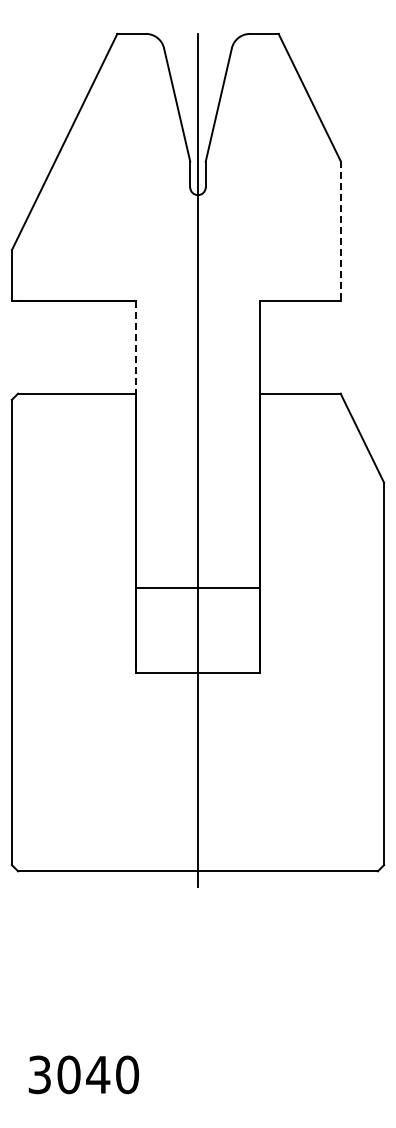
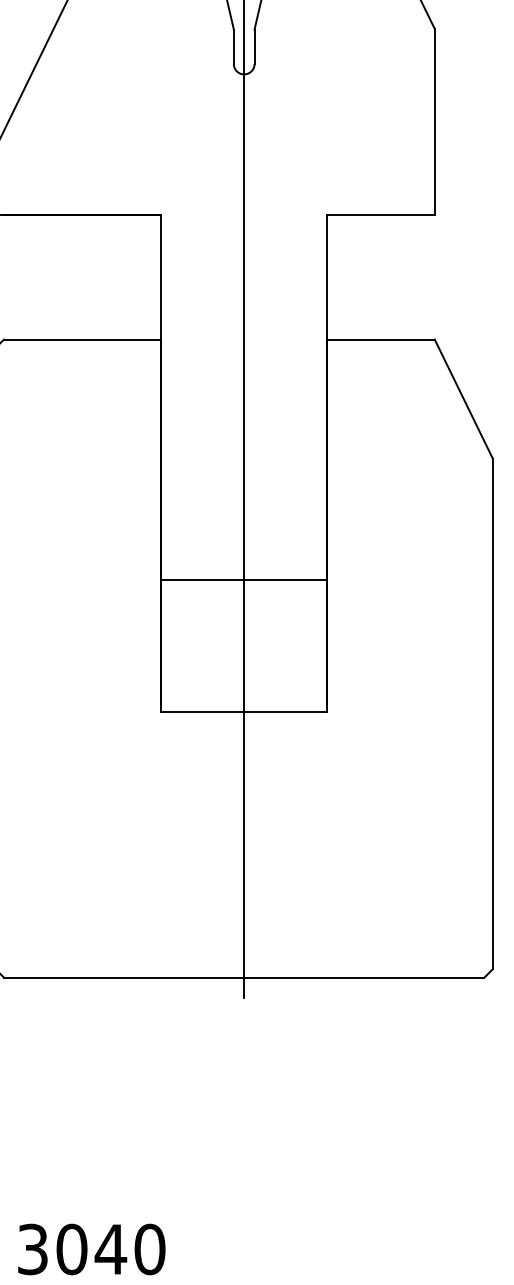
line: (340, 230) -> (434, 121), dashed -> solid
line: (135, 347) -> (160, 277), dashed -> solid
line: (197, 587) -> (243, 579), moved

